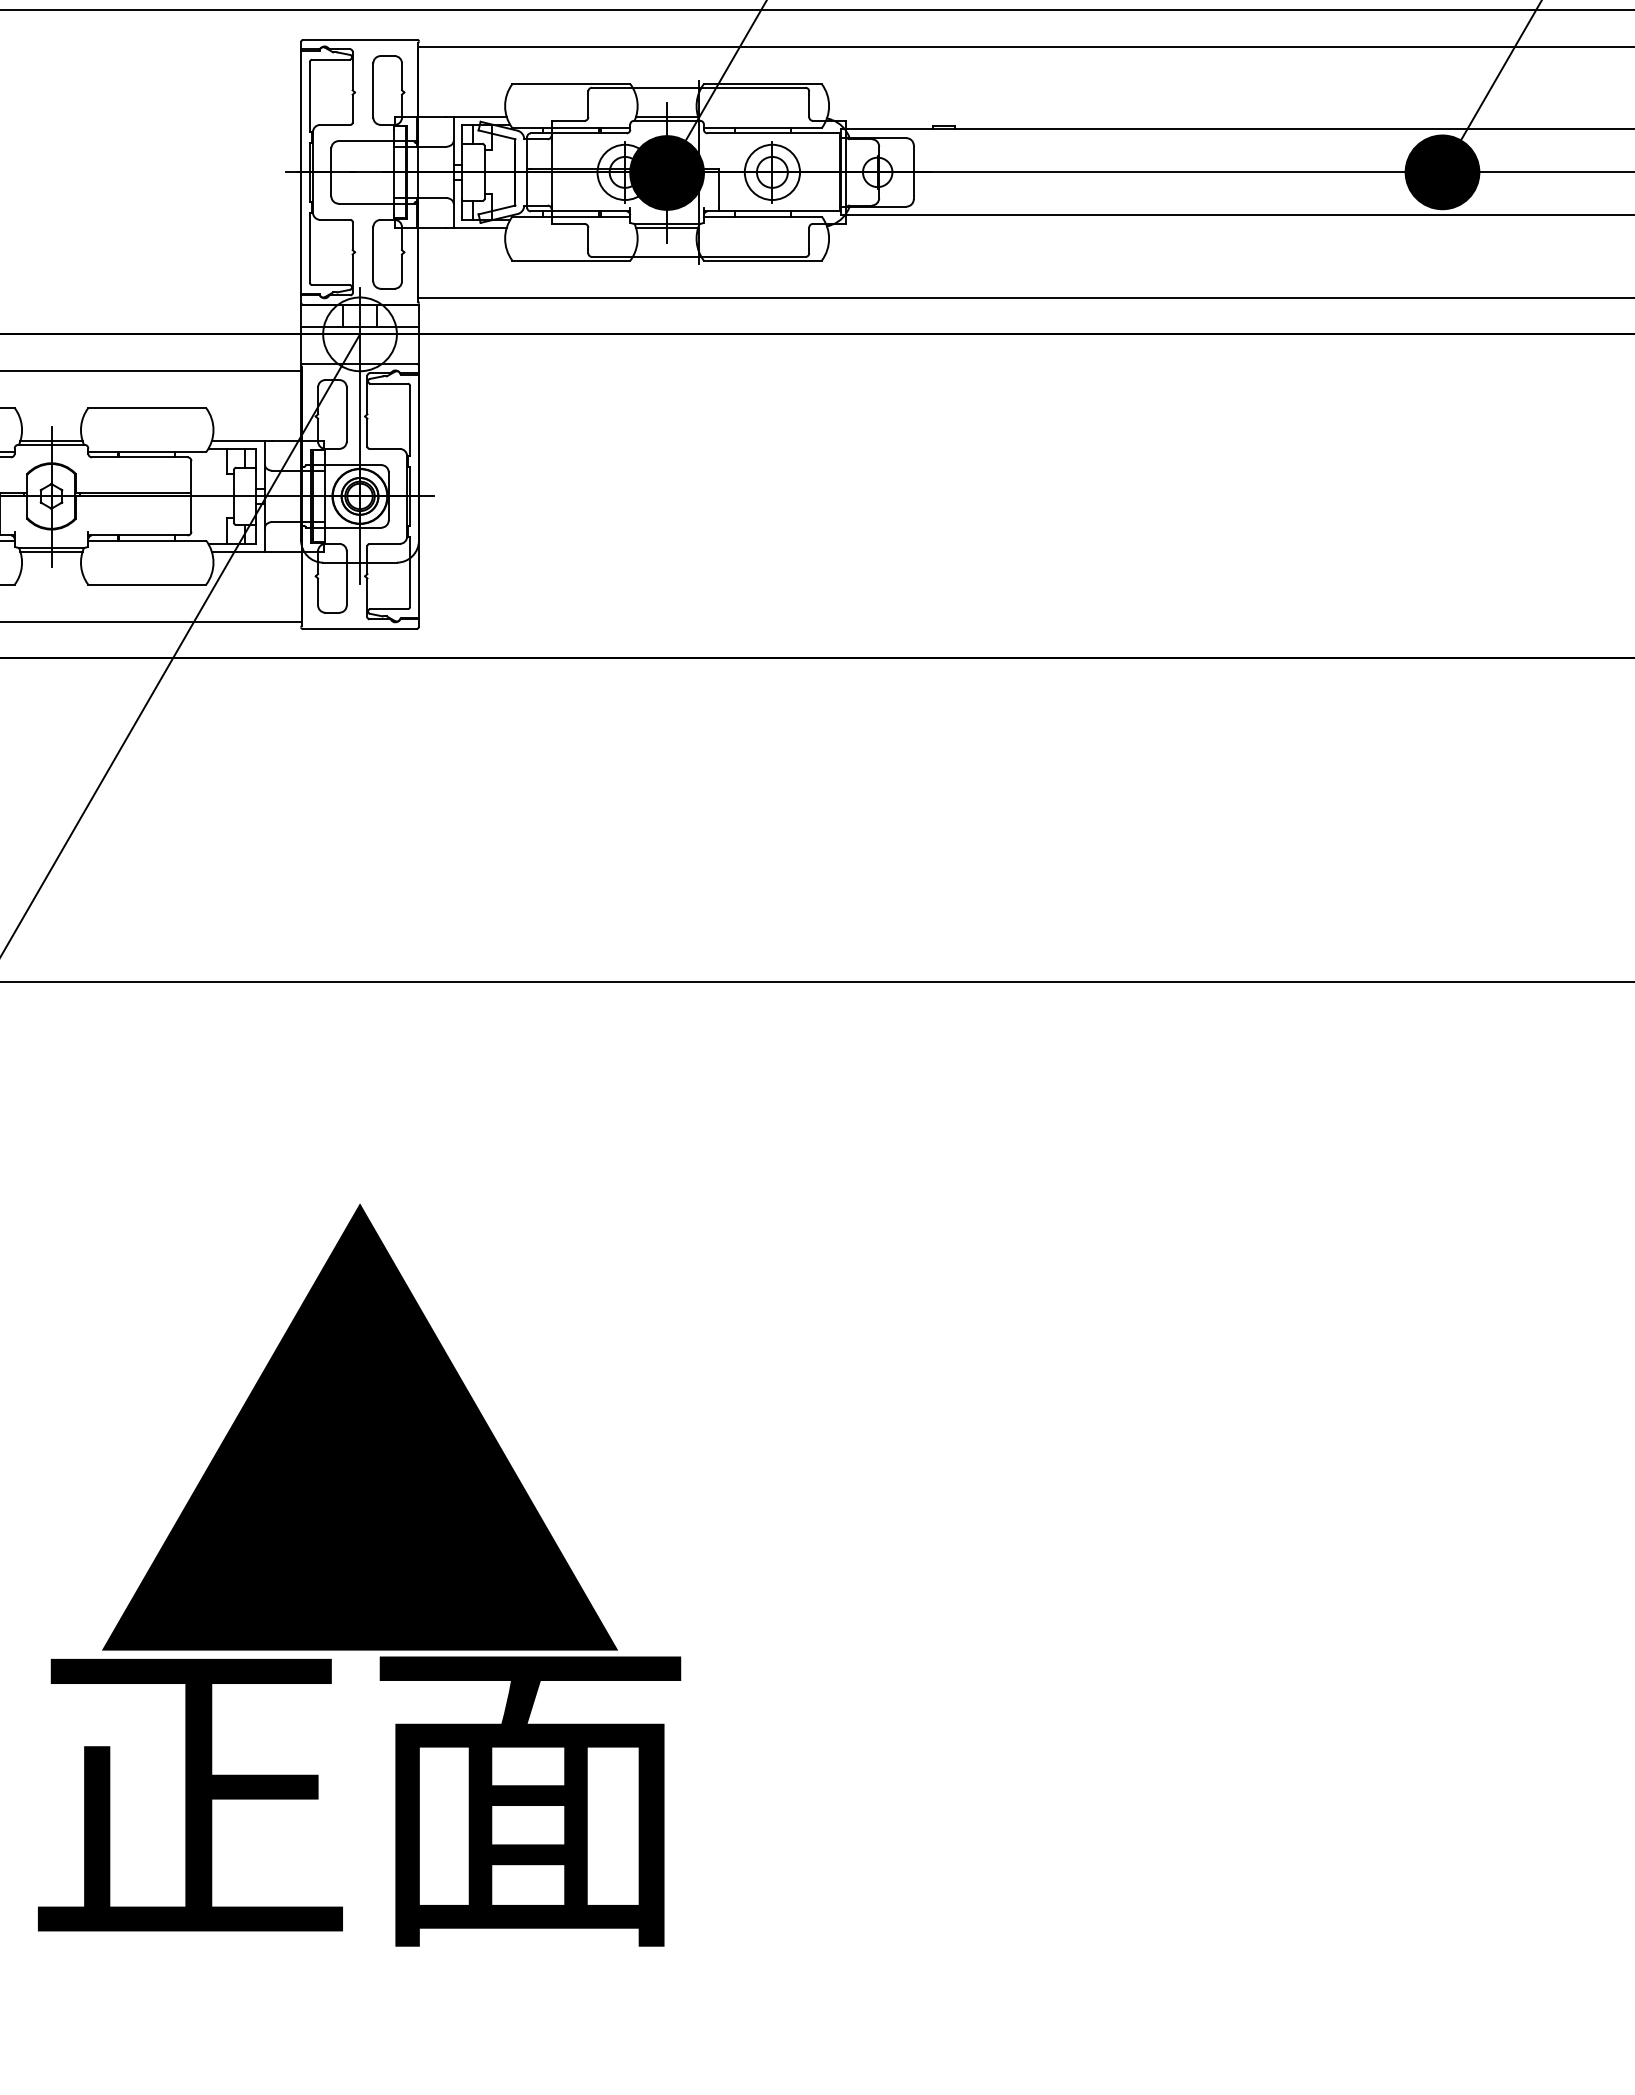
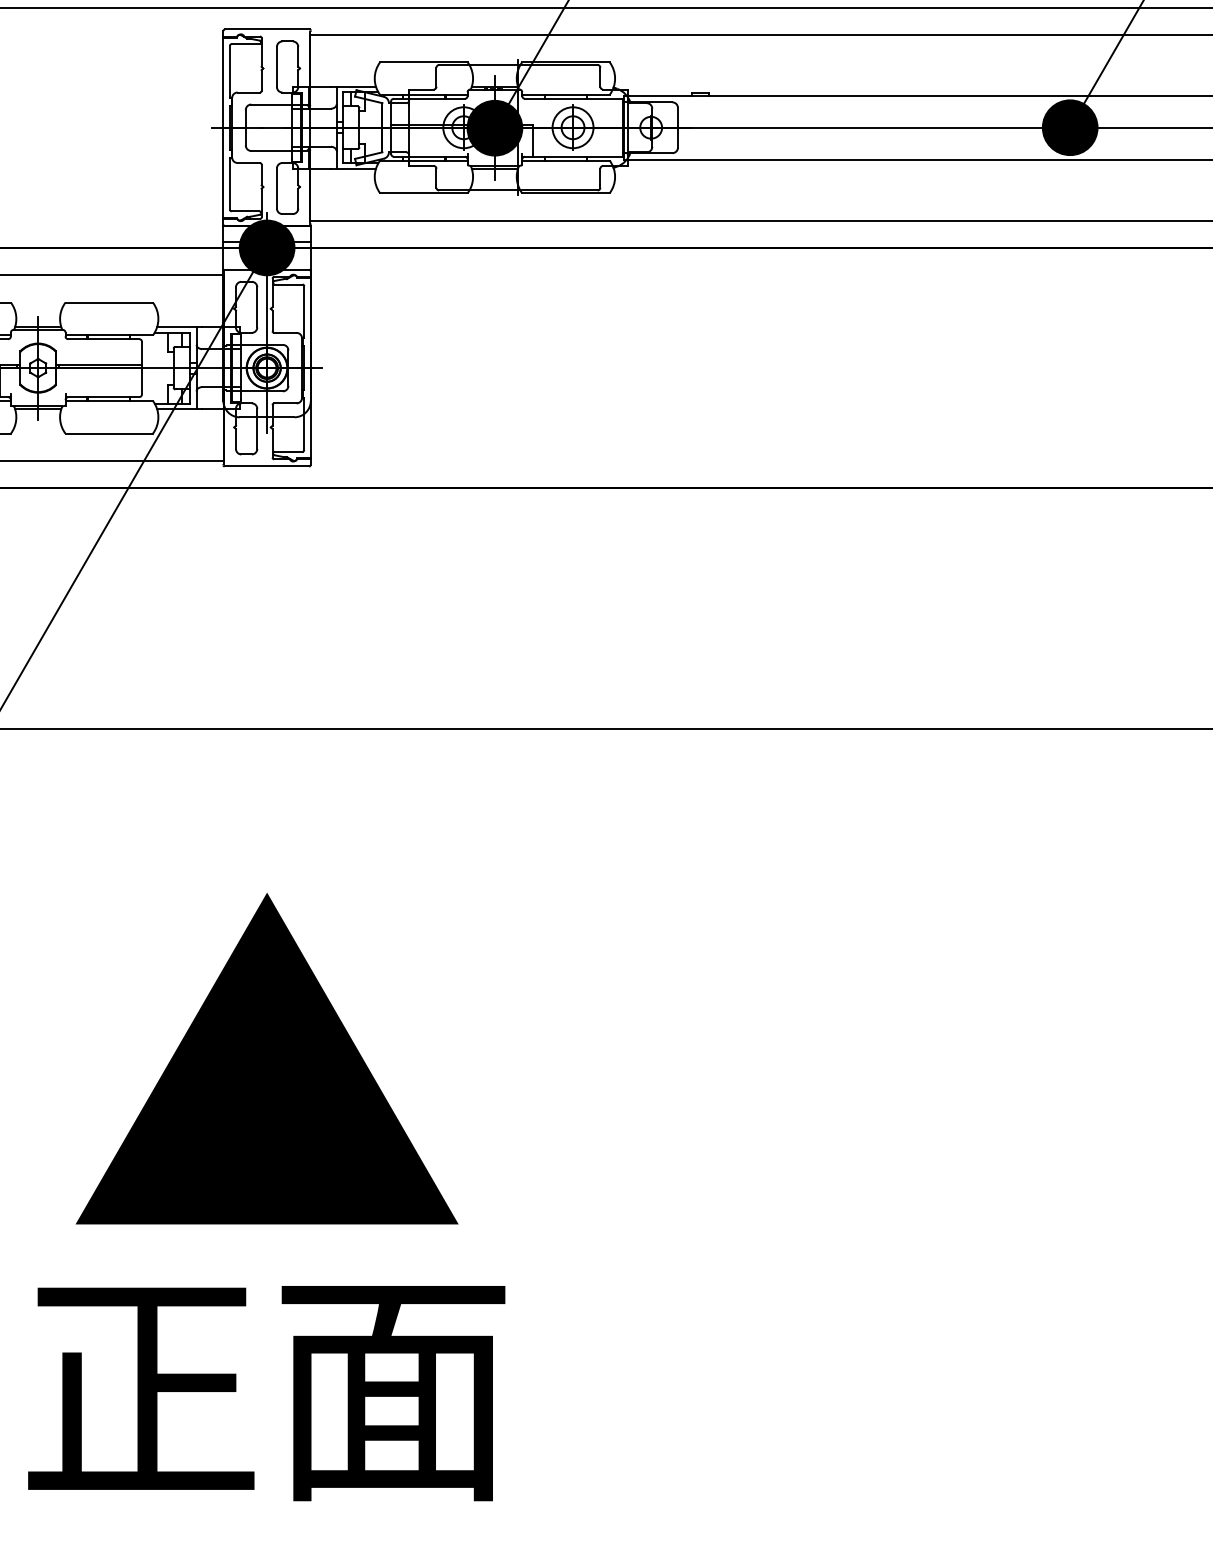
fill: (359, 334) -> (266, 248), added
text: (359, 1801) -> (266, 1393), moved

